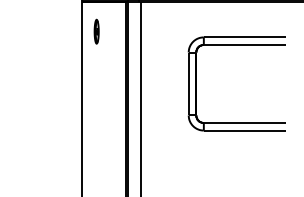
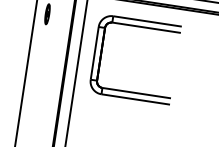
part: (236, 45) -> (139, 27), moved

